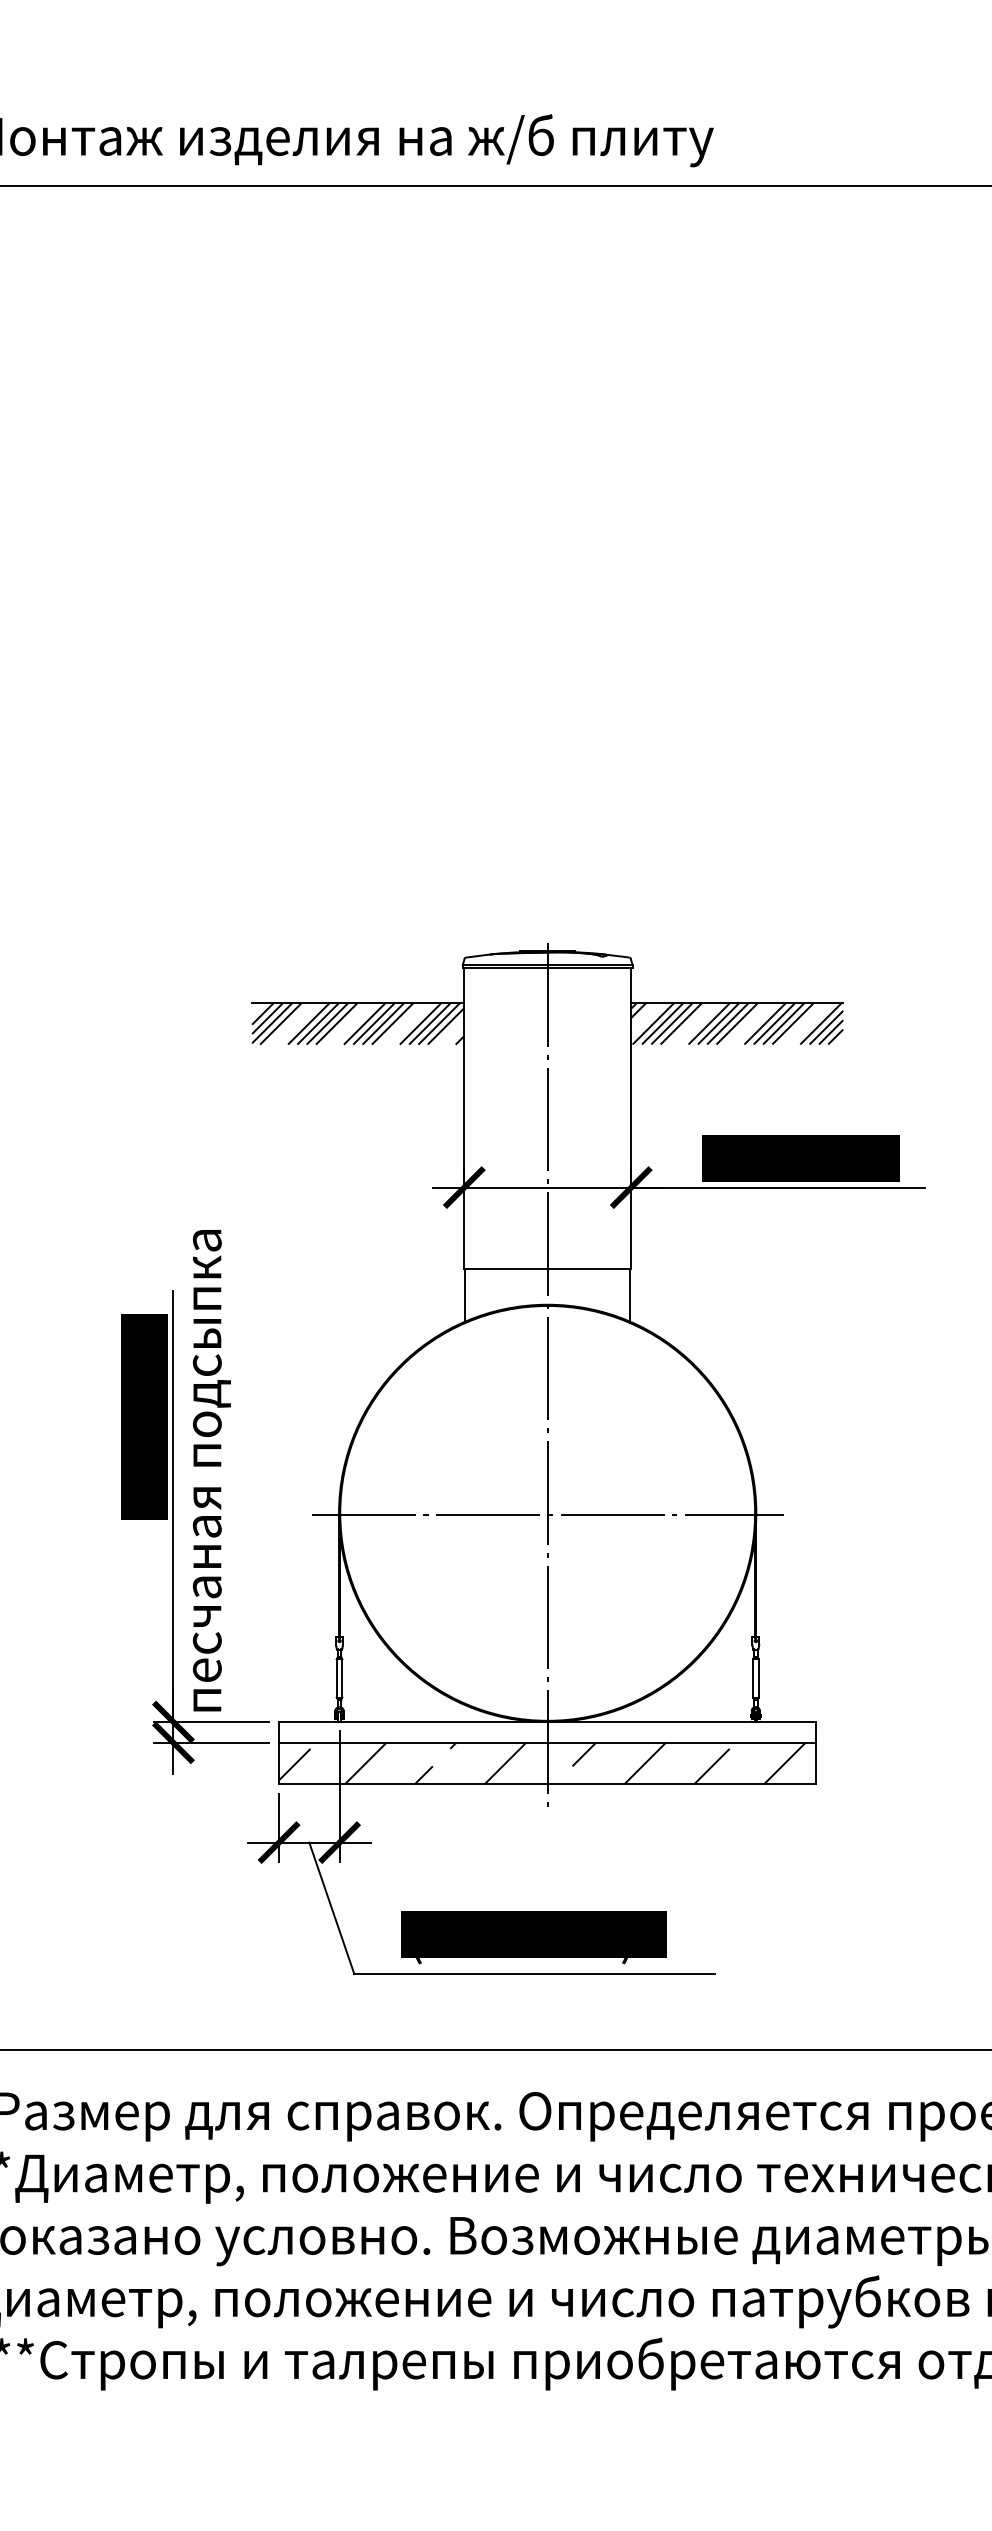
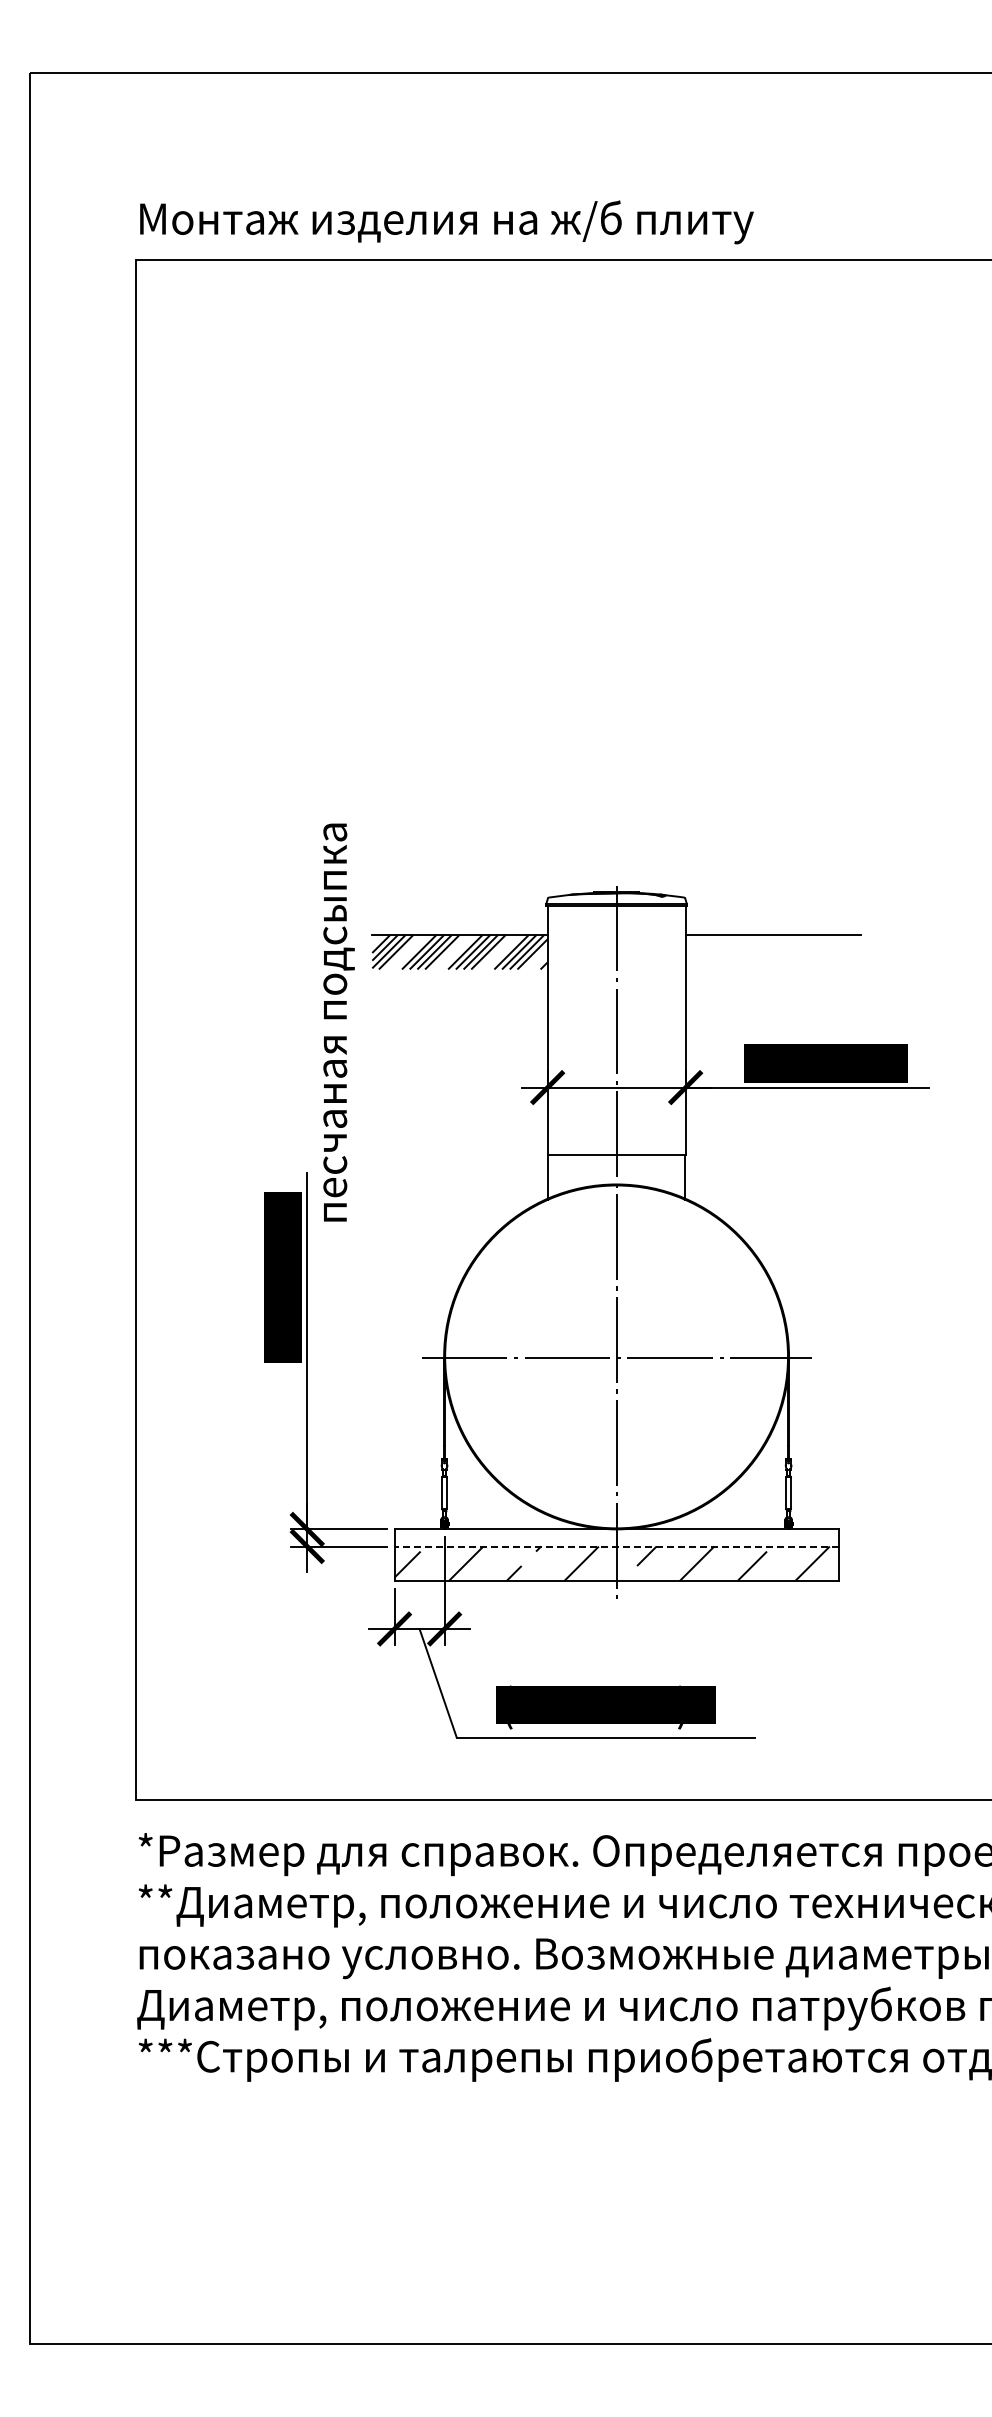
hatch: (736, 1024) -> (772, 952), removed
text: (211, 1470) -> (338, 1022), moved
line: (547, 1742) -> (616, 1546), solid -> dashed

